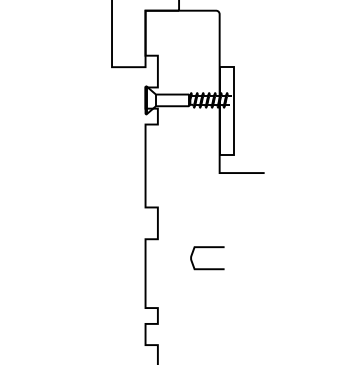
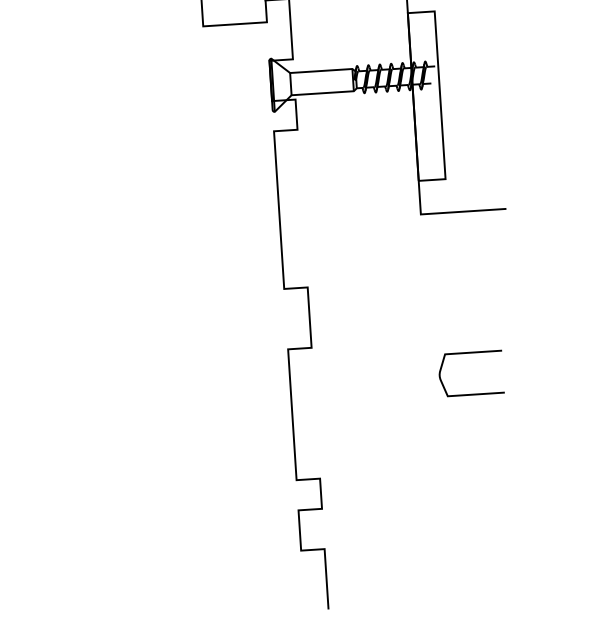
curve: (207, 248) -> (469, 355), moved

